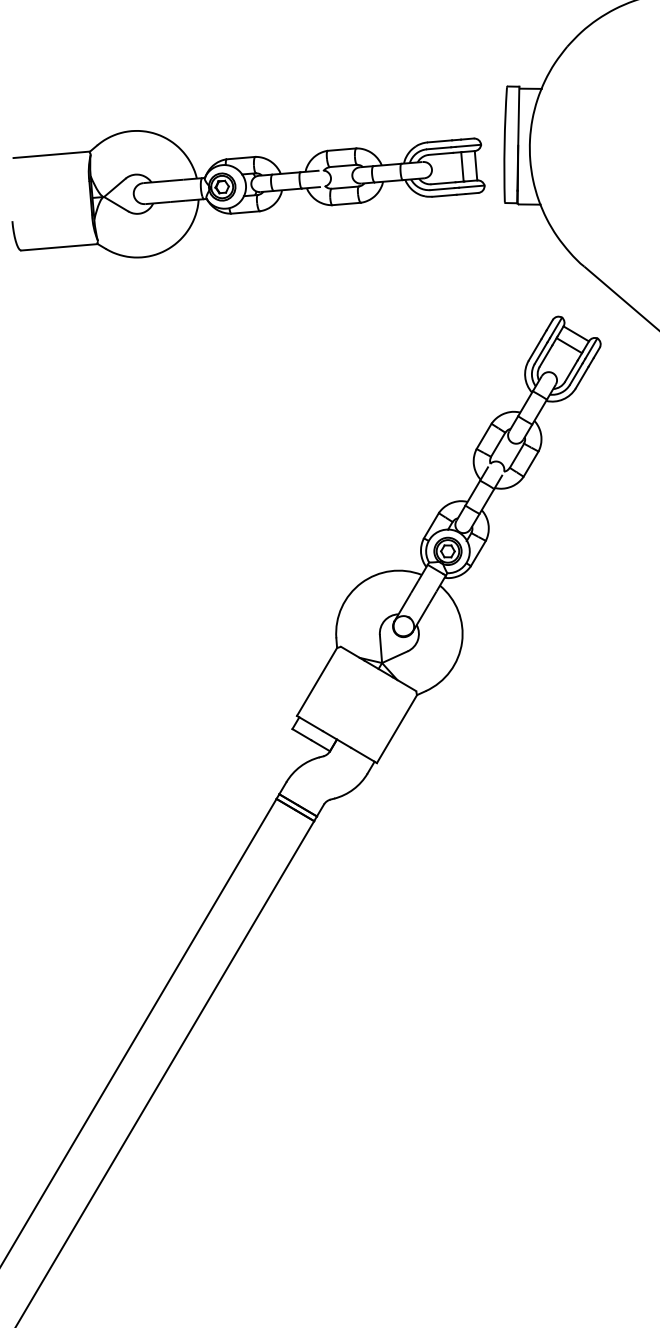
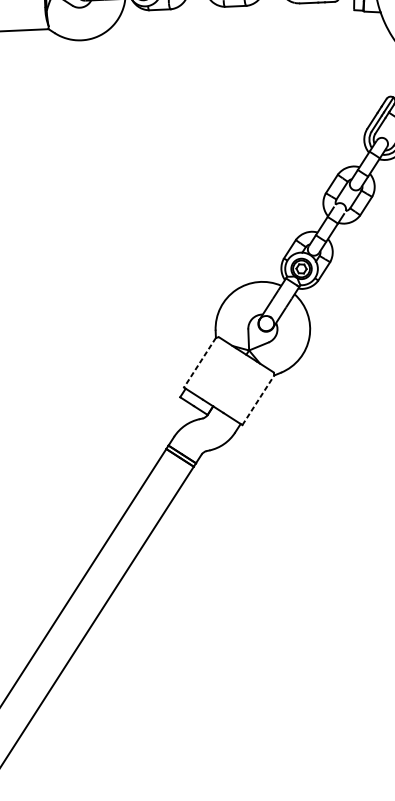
line: (317, 681) -> (200, 362), solid -> dashed
line: (397, 728) -> (258, 399), solid -> dashed

